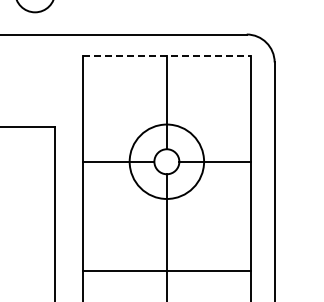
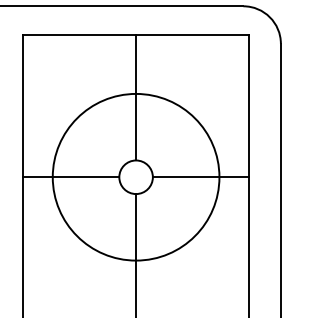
line: (166, 55) -> (135, 34), dashed -> solid
circle: (166, 161) -> (135, 176), size x1.67

